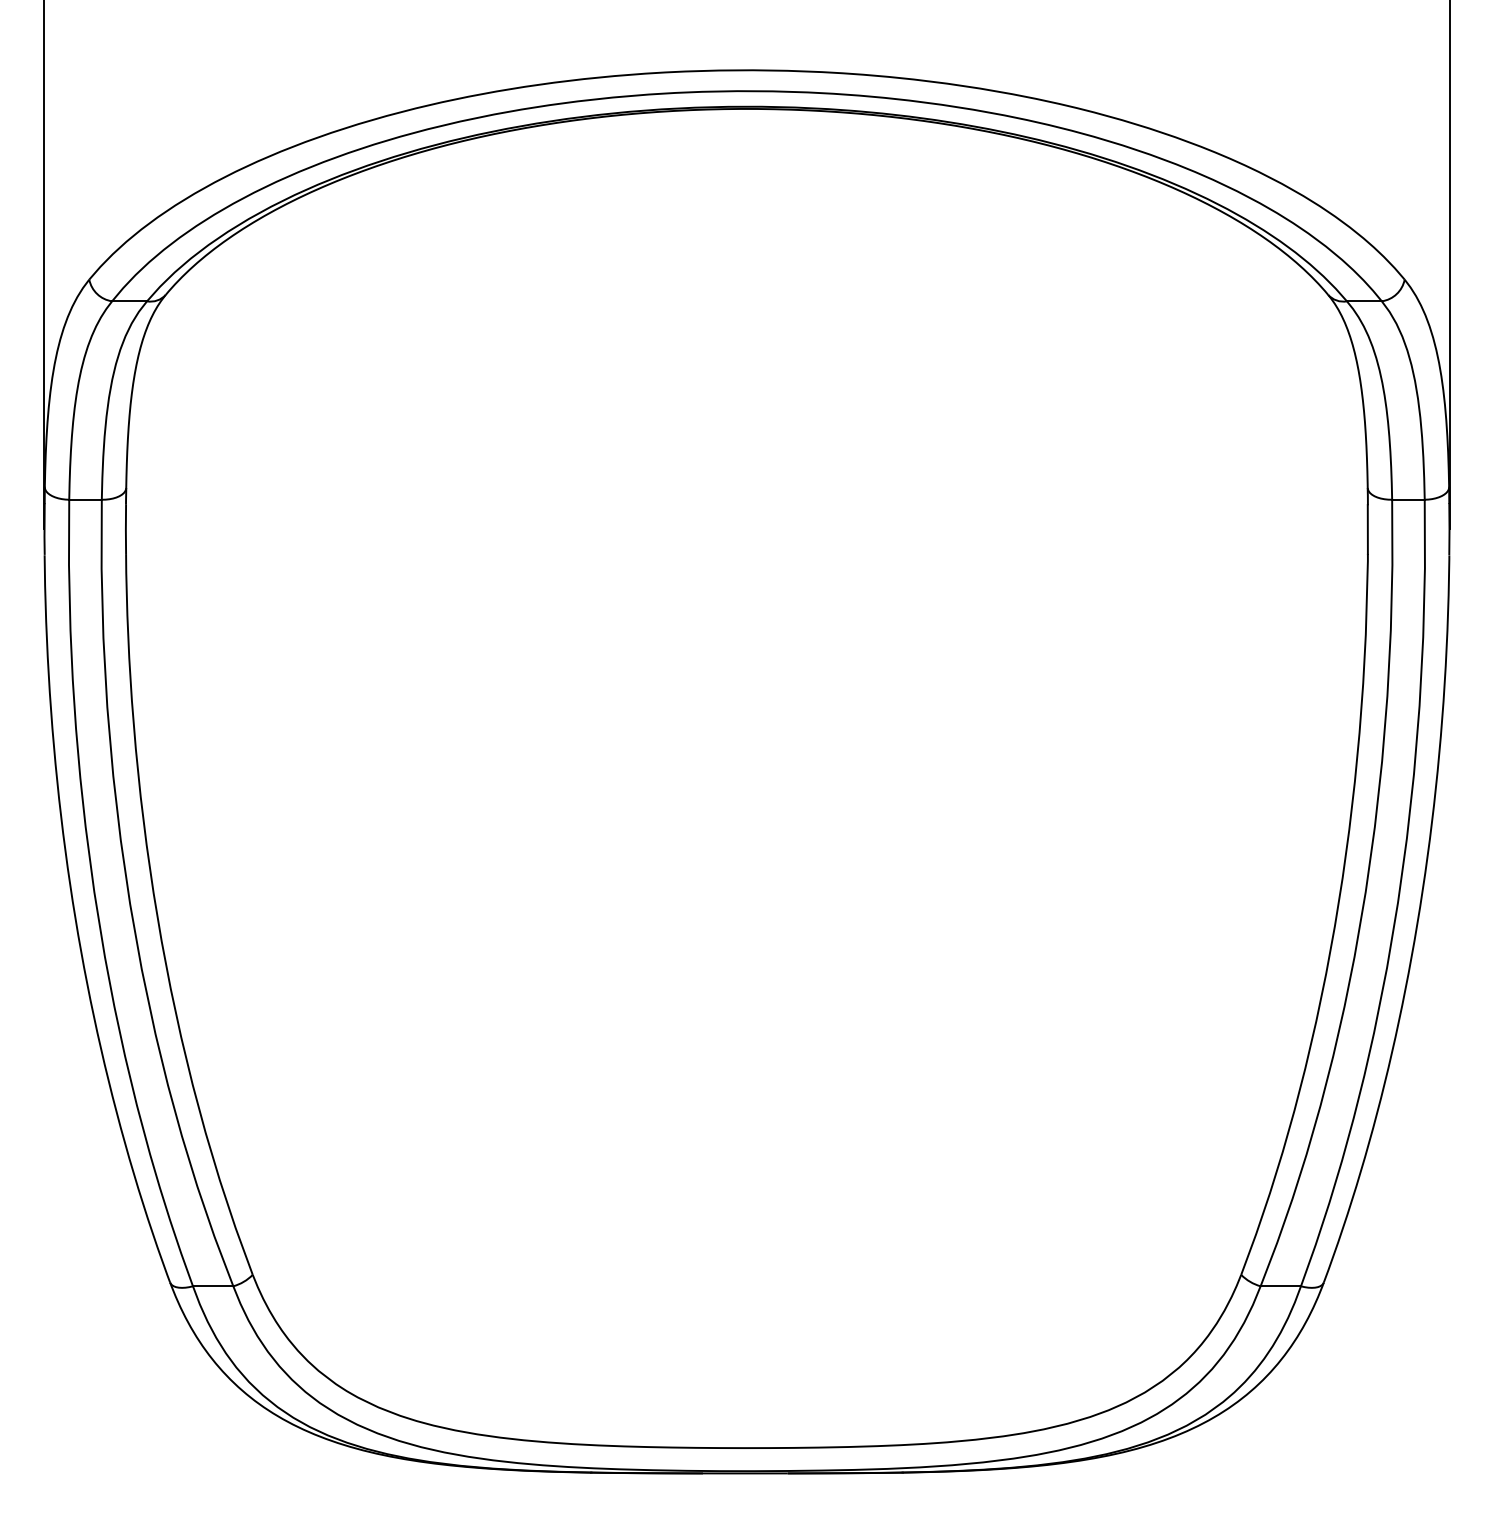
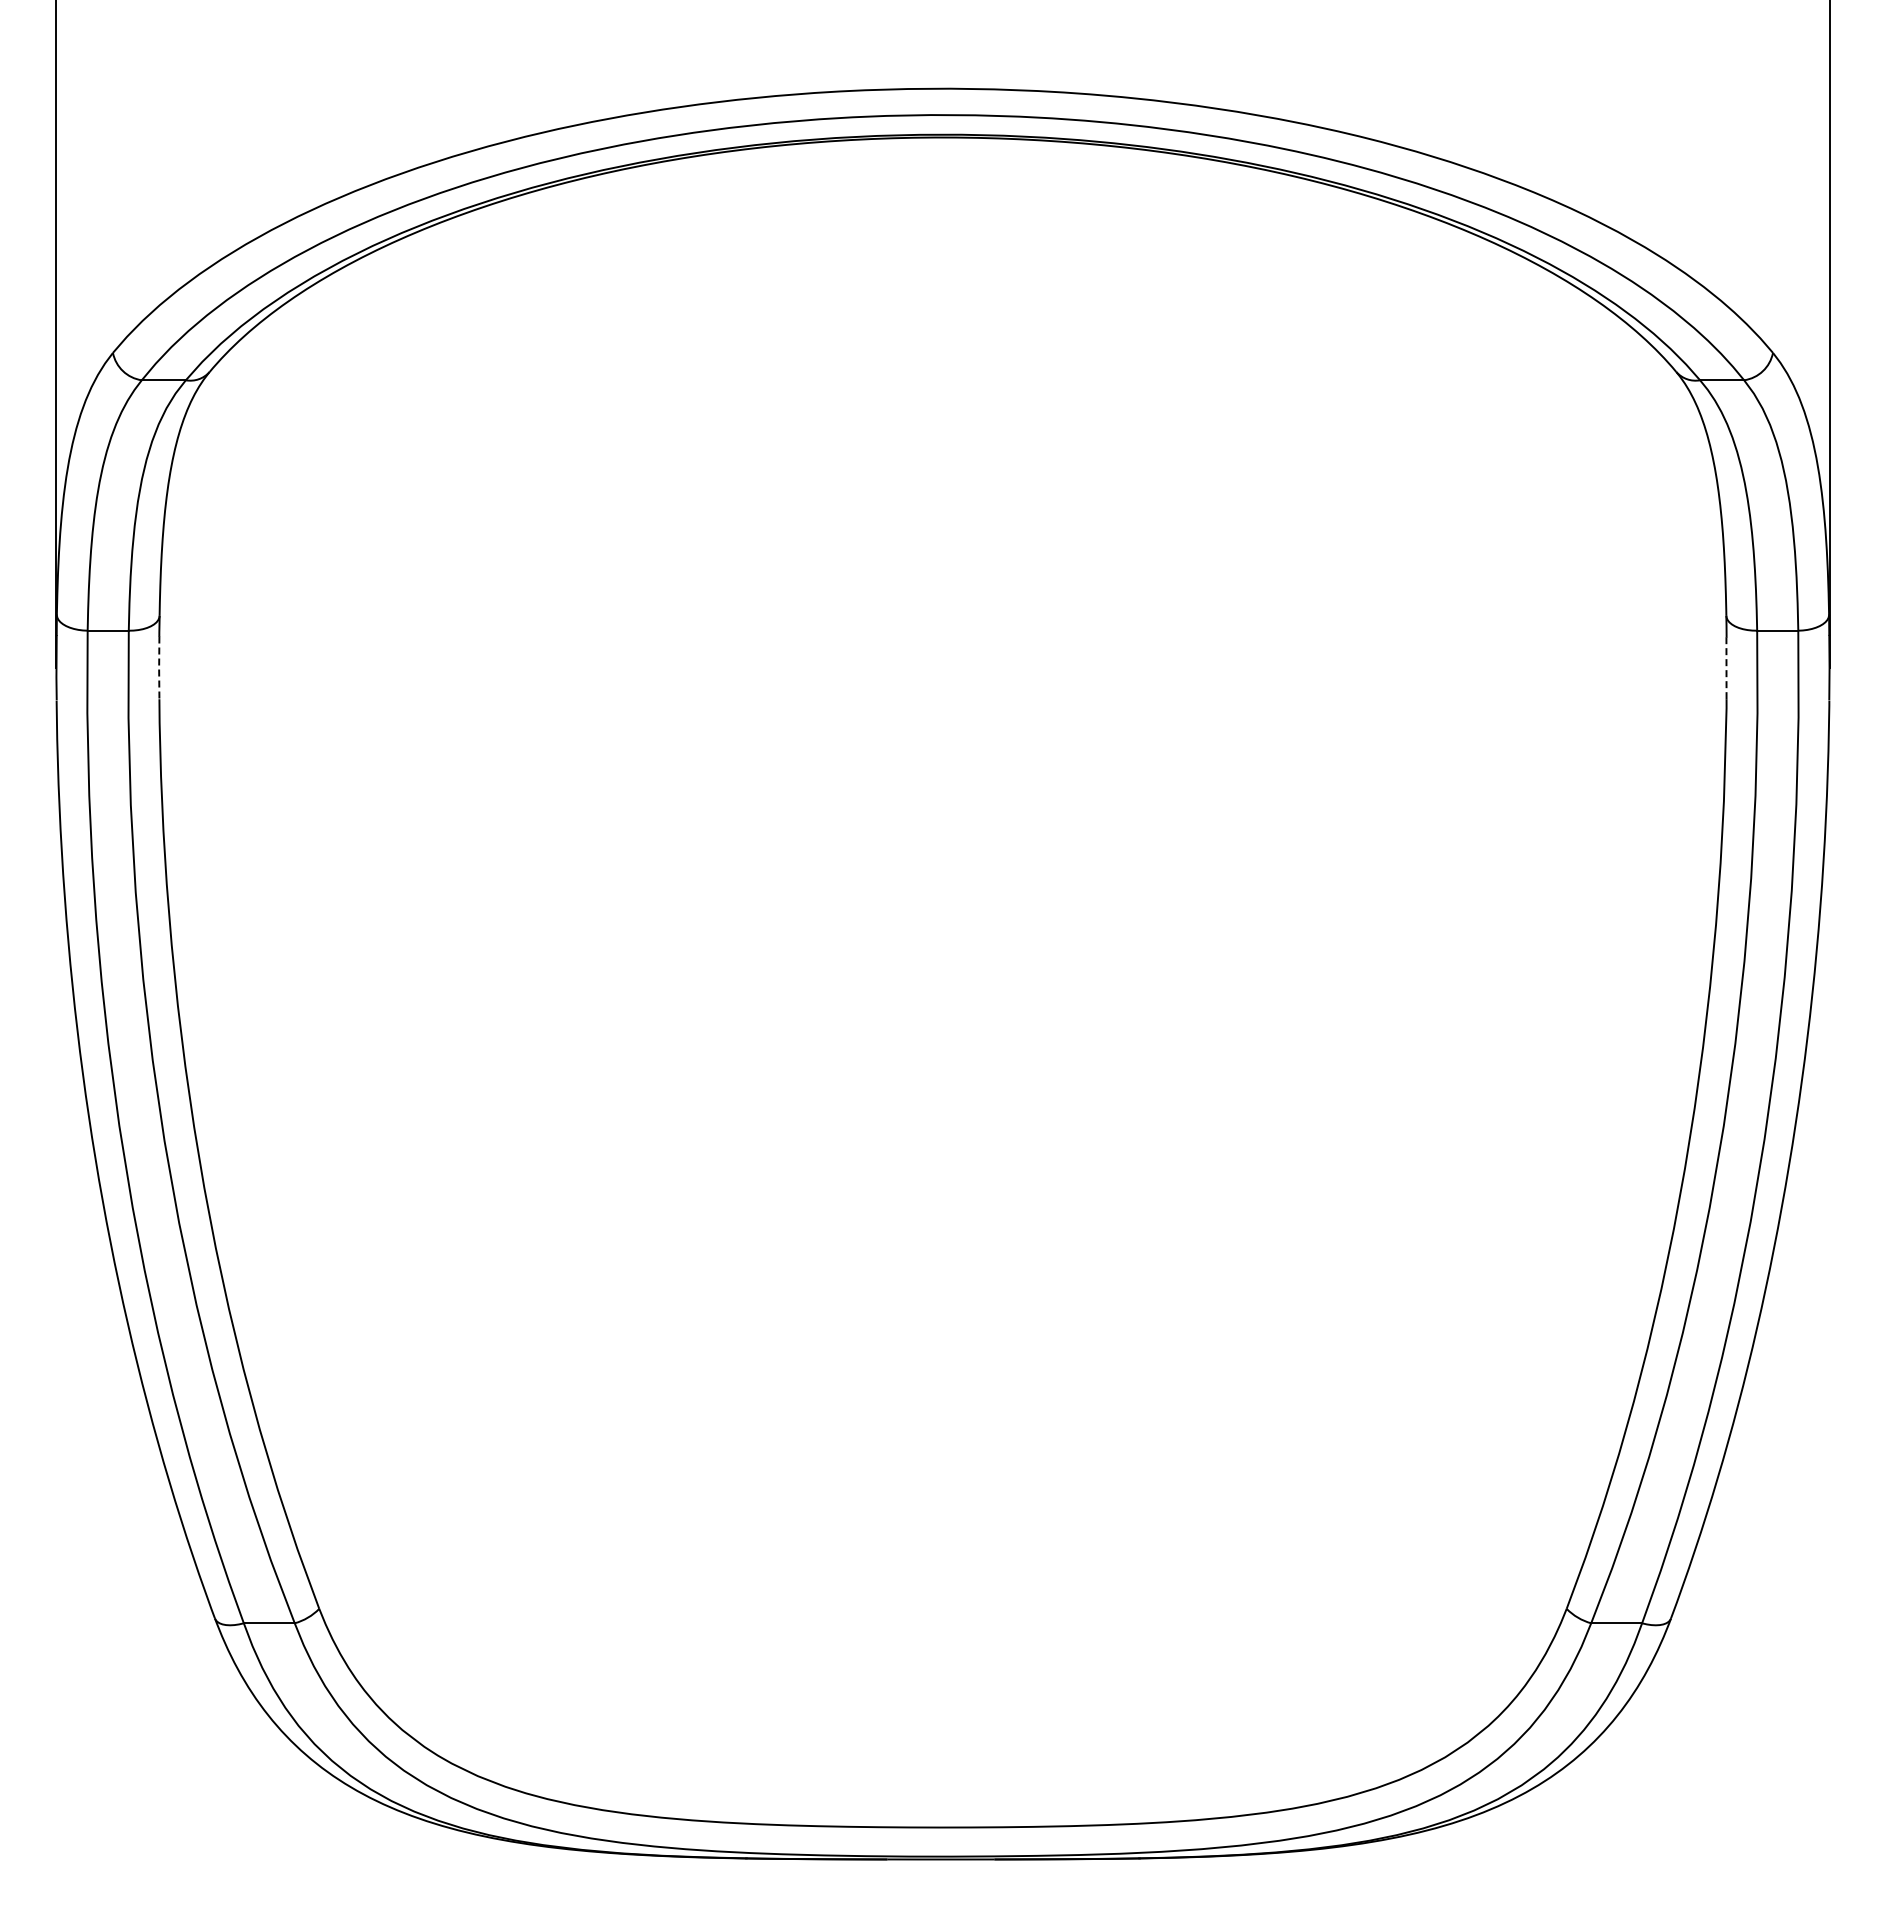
line: (1367, 529) -> (1726, 668), solid -> dashed
line: (126, 530) -> (159, 669), solid -> dashed

